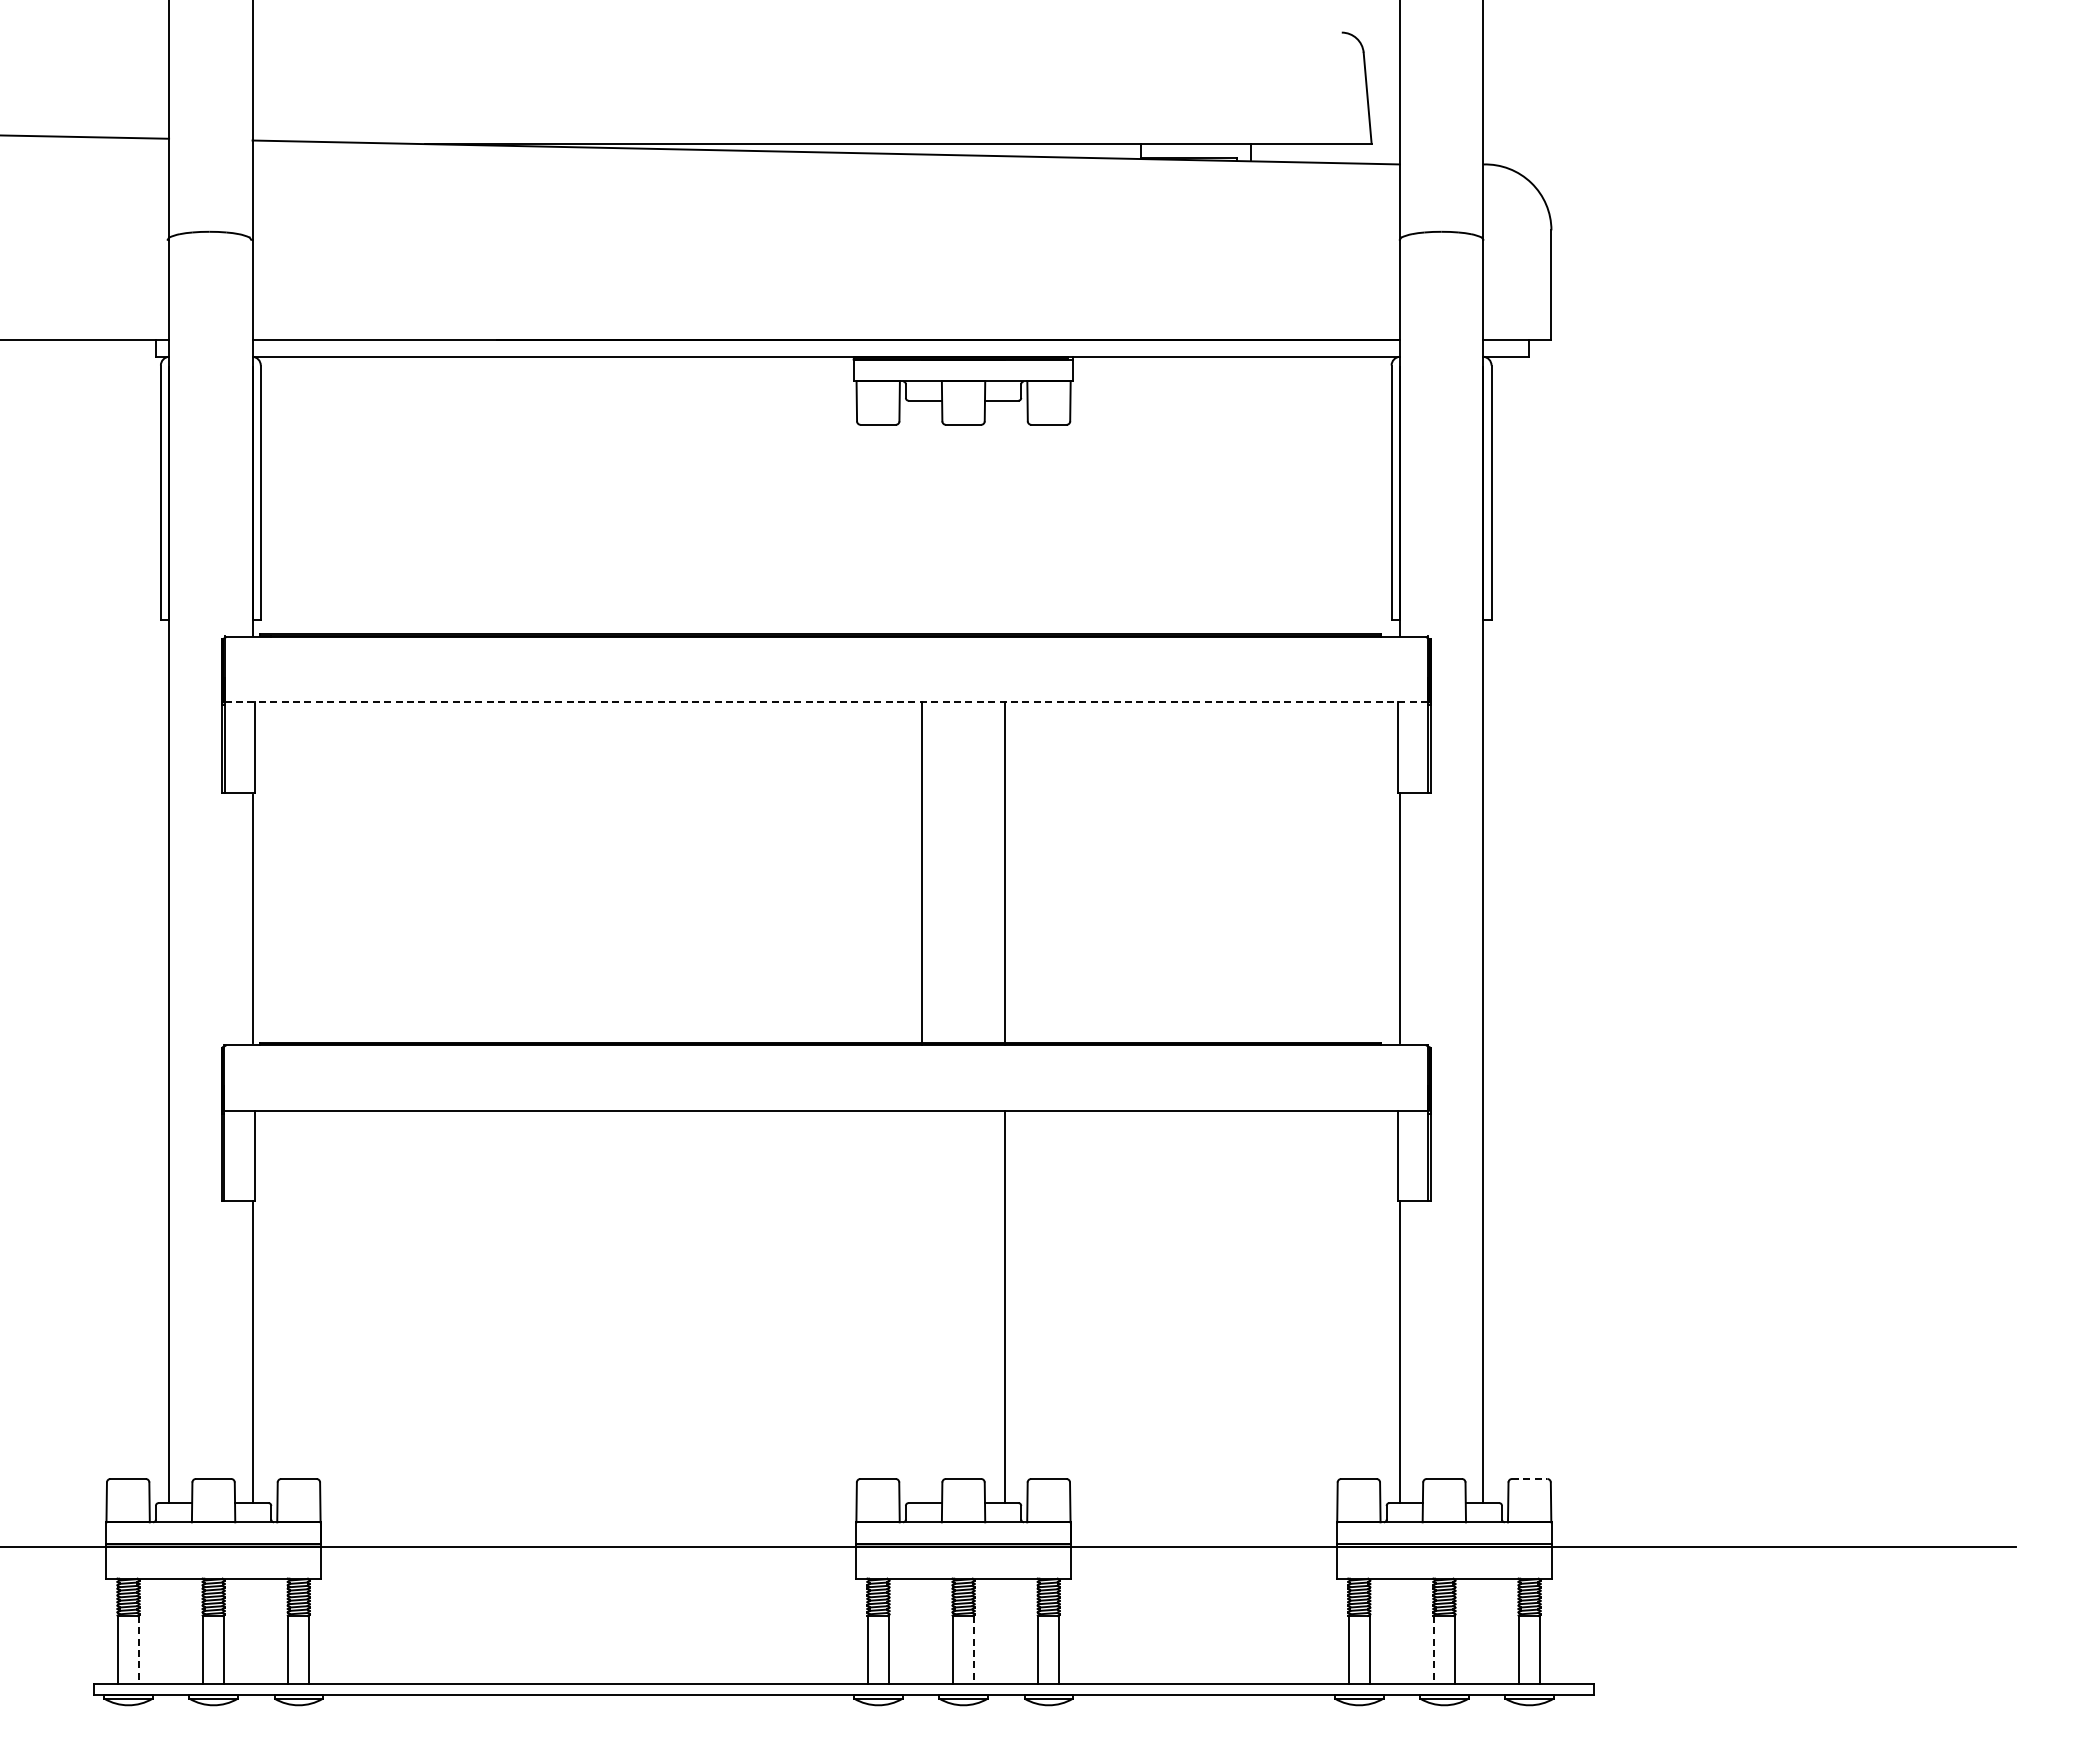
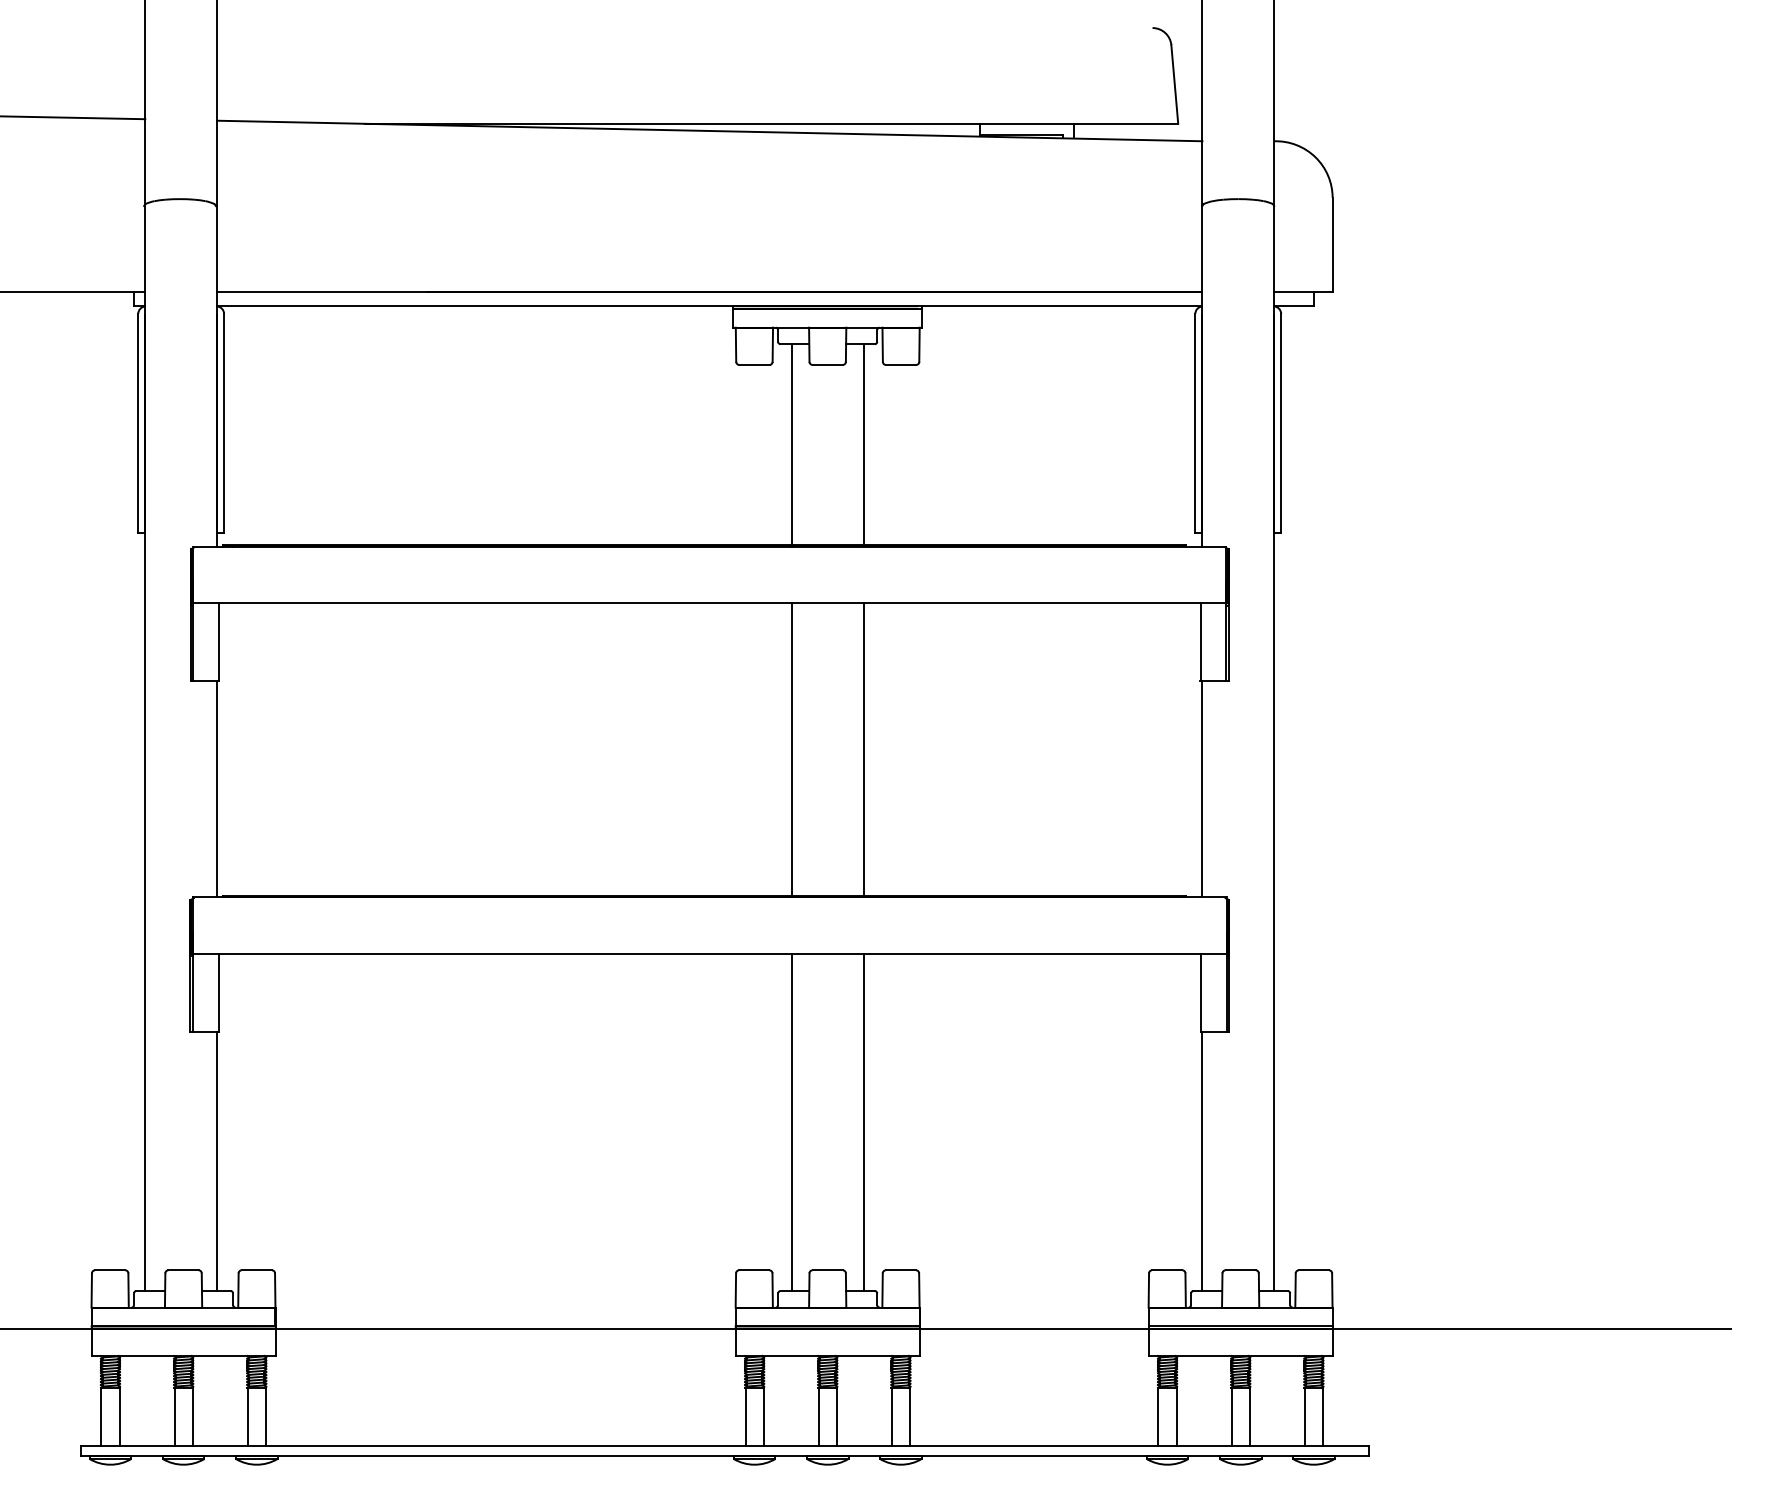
line: (1005, 517) -> (863, 444), added
line: (921, 518) -> (791, 445), added
line: (826, 702) -> (709, 603), dashed -> solid
line: (921, 1306) -> (791, 1122), added
line: (1529, 1478) -> (1313, 1269), dashed -> solid
line: (139, 1649) -> (119, 1416), dashed -> solid
line: (974, 1649) -> (837, 1416), dashed -> solid
line: (1433, 1649) -> (1231, 1416), dashed -> solid

